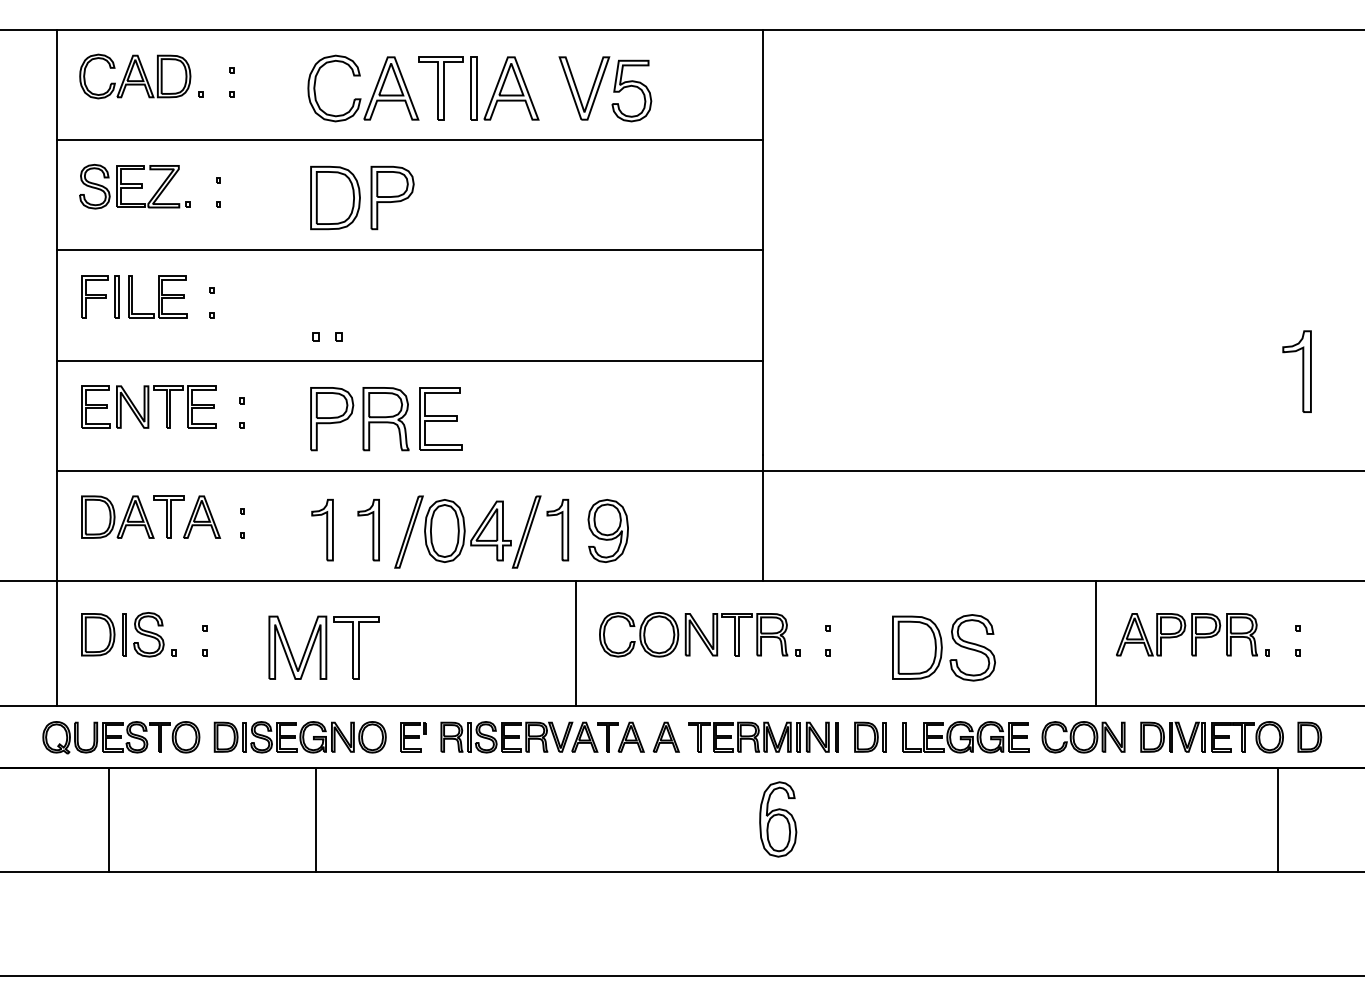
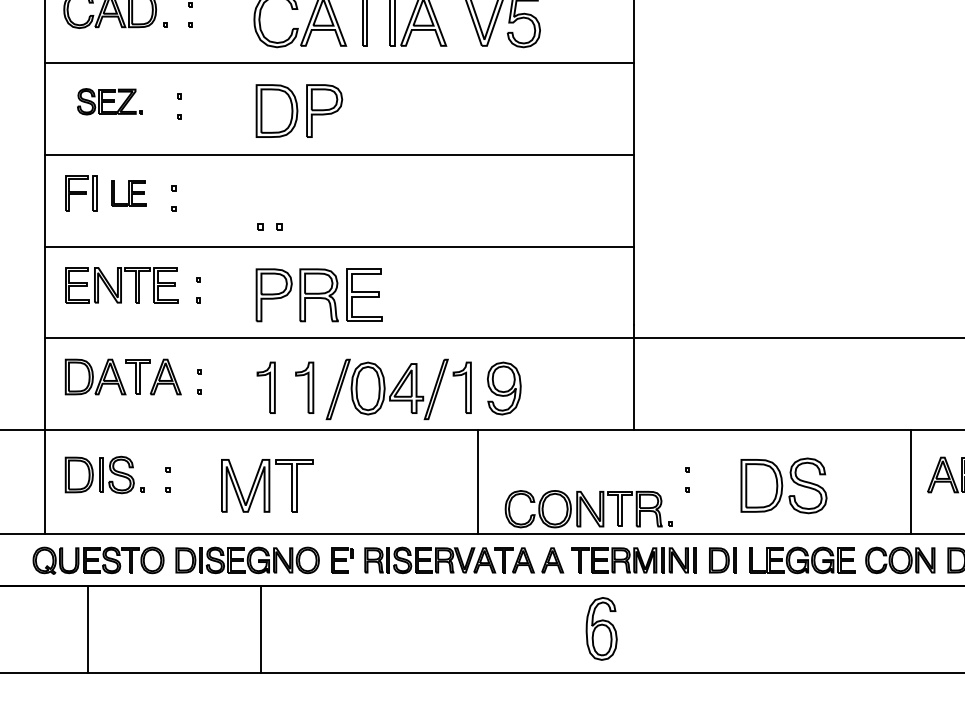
part: (134, 186) -> (109, 101), size x0.7
part: (157, 296) -> (128, 193), size x0.7
part: (699, 634) -> (588, 508), moved
part: (778, 819) -> (601, 628), moved

